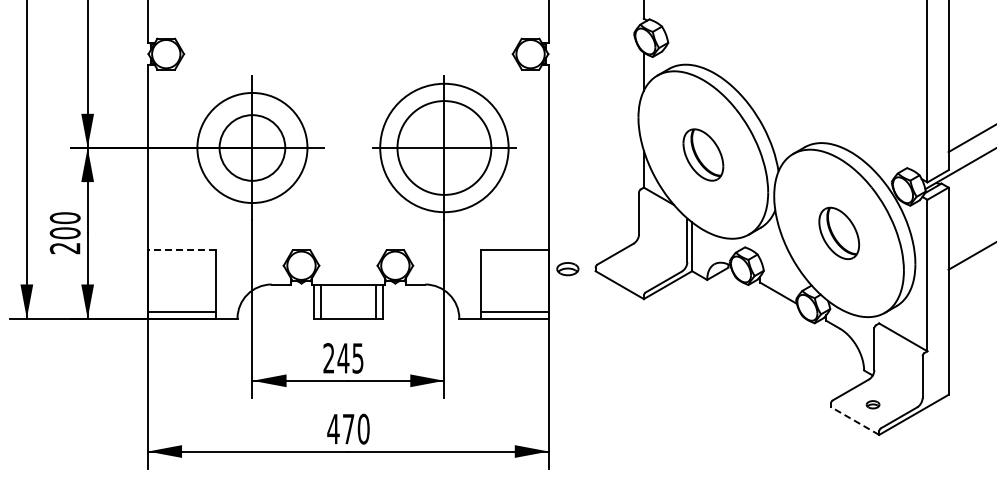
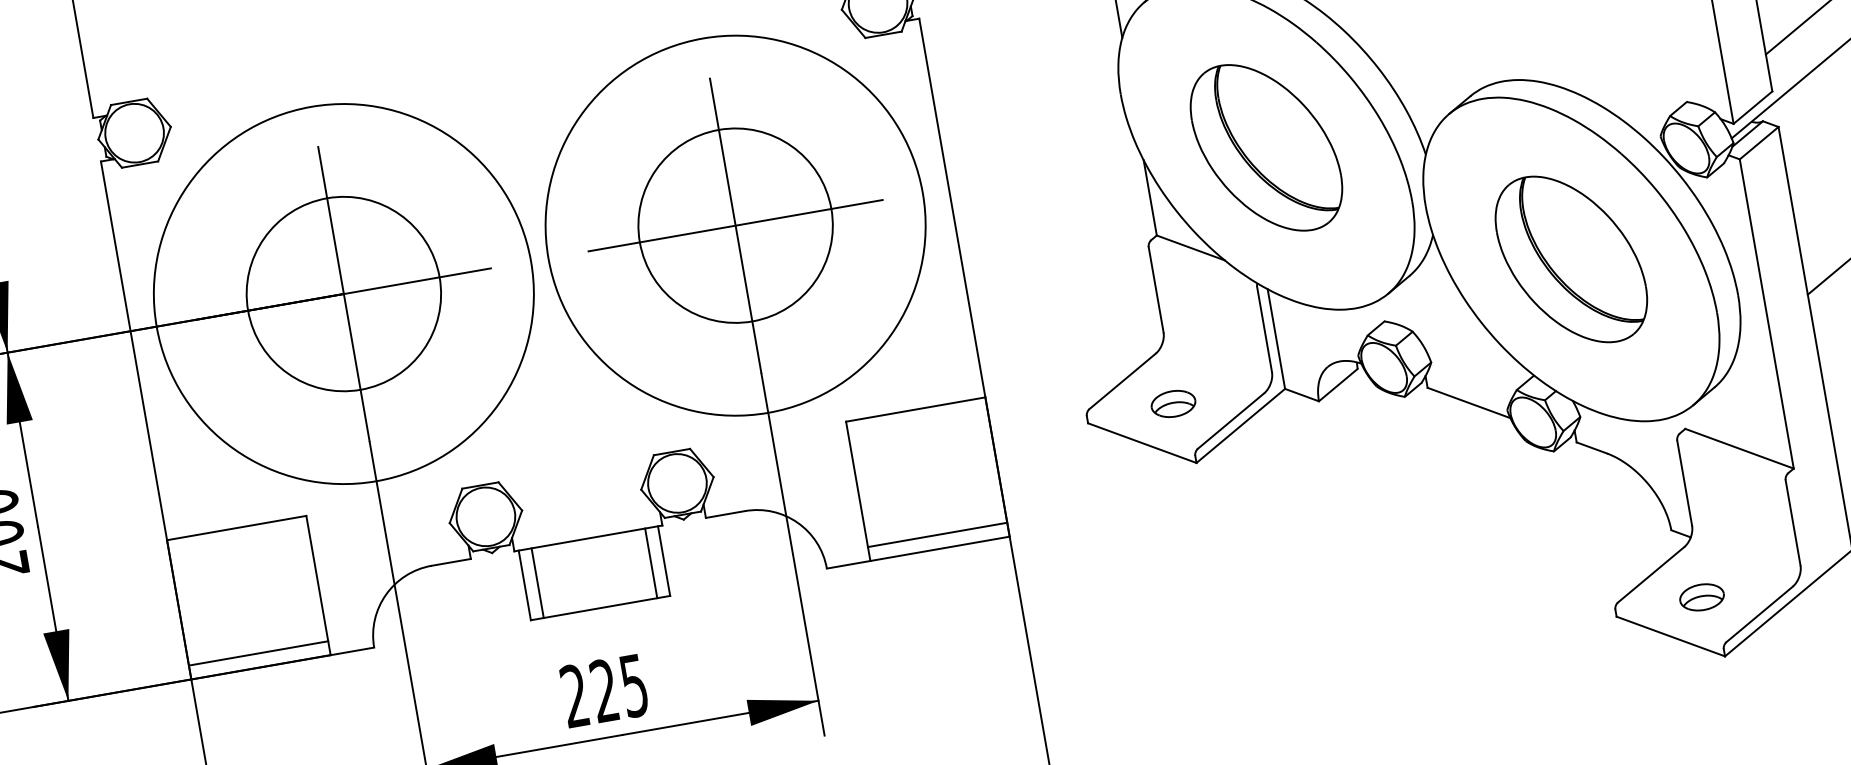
circle: (252, 147) -> (343, 293), size x1.43
circle: (252, 147) -> (343, 293), size x1.67
circle: (444, 147) -> (735, 224), size x1.43
part: (703, 154) -> (1266, 146), size x1.67
part: (839, 233) -> (1572, 259), size x1.67
line: (181, 250) -> (235, 528), dashed -> solid
part: (567, 269) -> (1172, 404), moved
text: (343, 358) -> (604, 691), 245 -> 225
part: (872, 404) -> (1700, 596), size x1.67
line: (855, 421) -> (1671, 637), dashed -> solid

